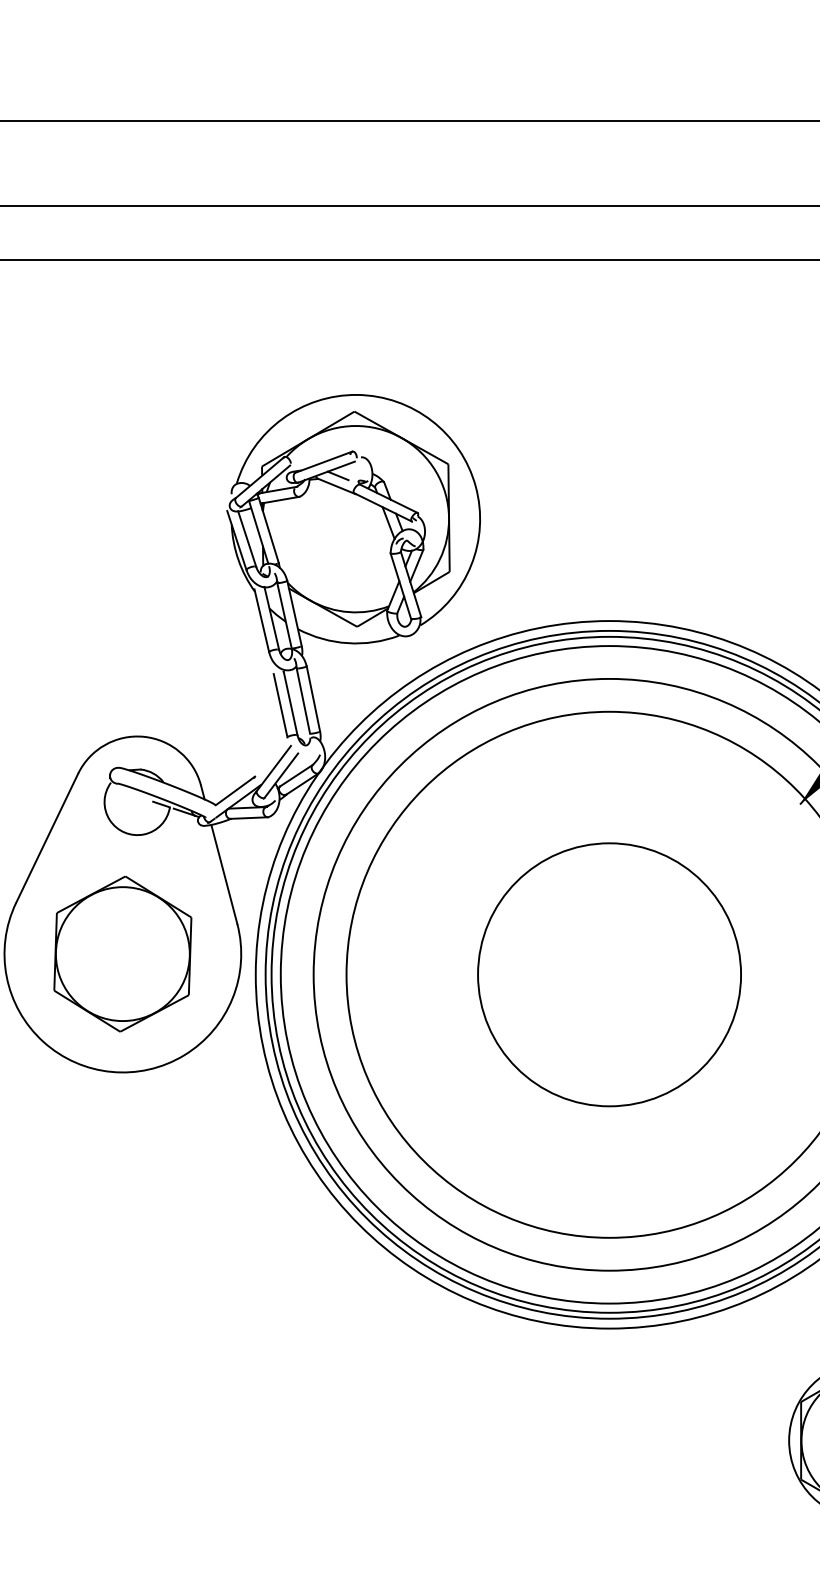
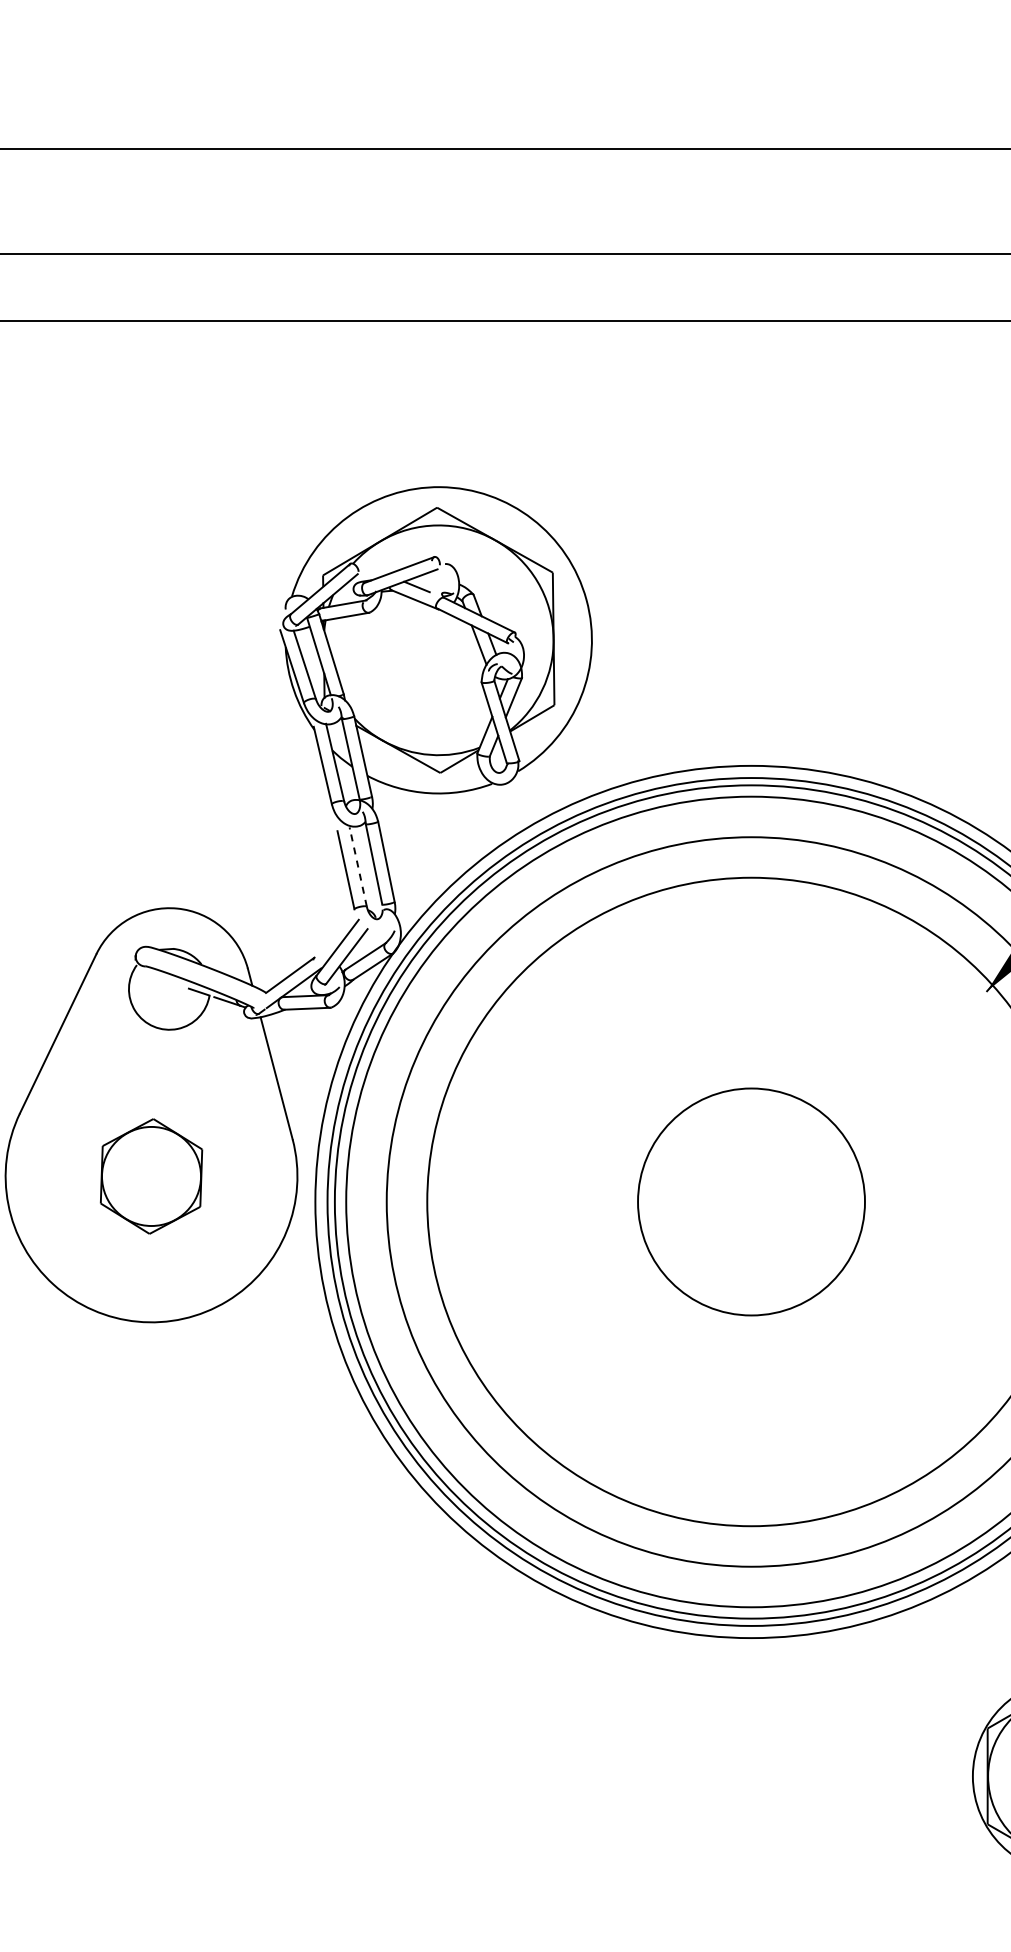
line: (290, 703) -> (358, 867), solid -> dashed
part: (122, 954) -> (151, 1176), size x0.6
circle: (609, 974) -> (751, 1201), size x0.7

